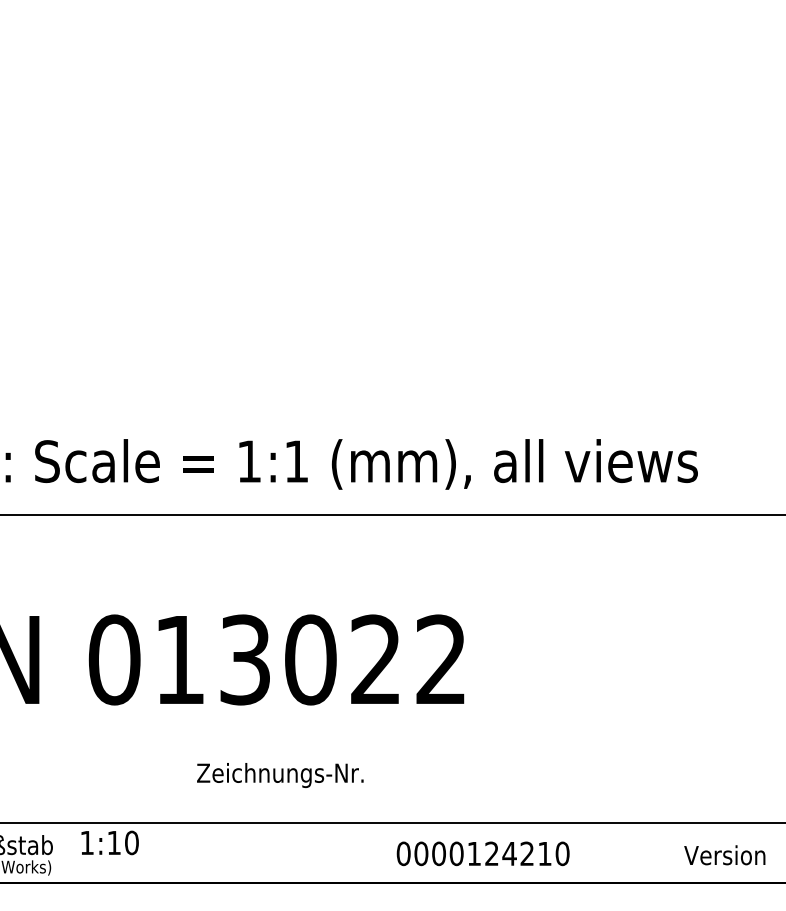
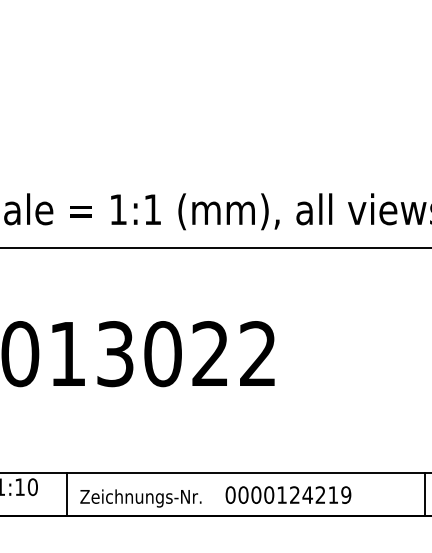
text: (280, 775) -> (141, 498), moved
line: (179, 852) -> (67, 494), added
line: (671, 852) -> (425, 494), added
text: (562, 853) -> (346, 494), 0000124210 -> 0000124219

